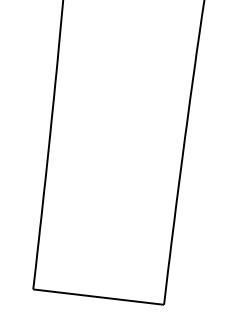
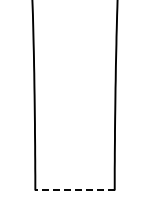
line: (97, 297) -> (74, 190), solid -> dashed

